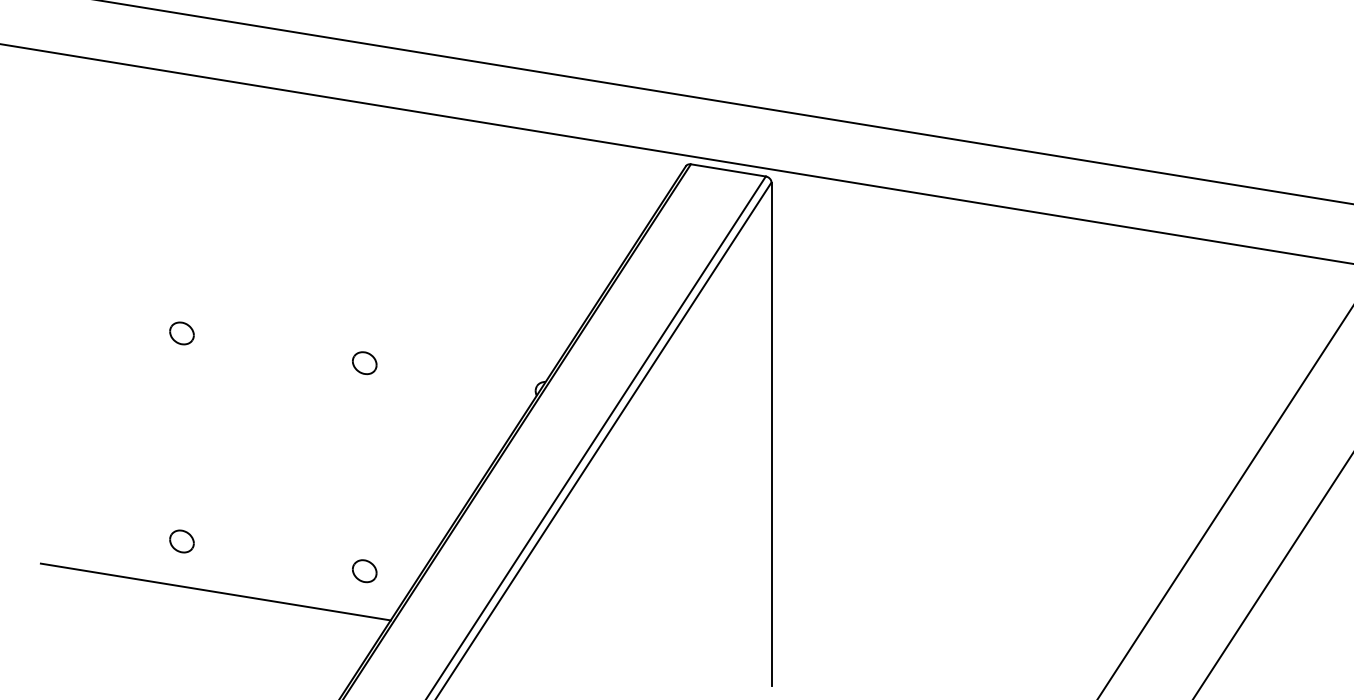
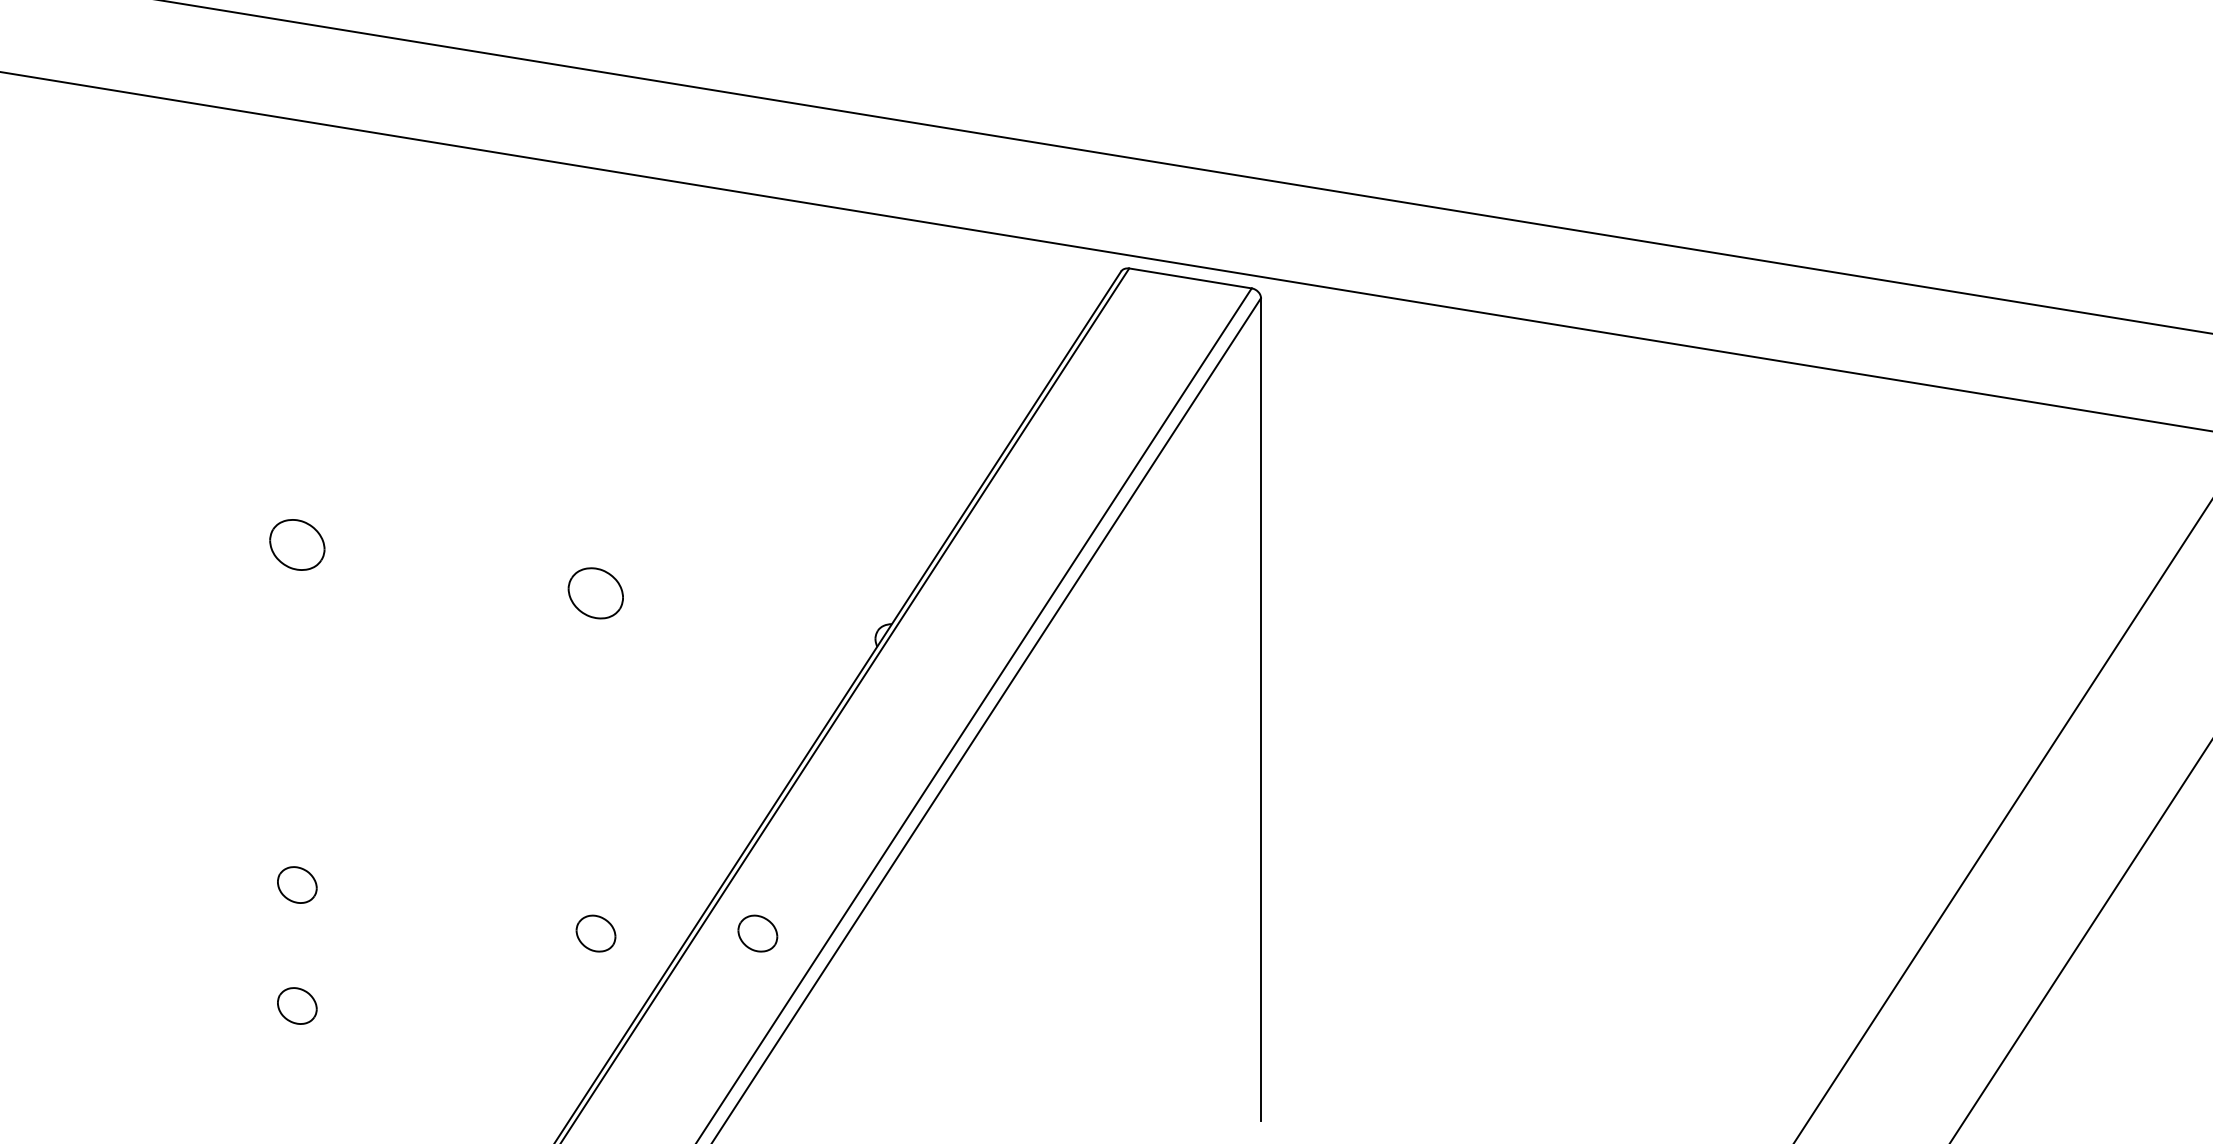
part: (181, 333) -> (296, 545), size x1.4
part: (364, 363) -> (595, 594), size x1.4
part: (463, 571) -> (757, 934), added
line: (215, 591) -> (352, 966), removed
part: (181, 615) -> (296, 1006), added

